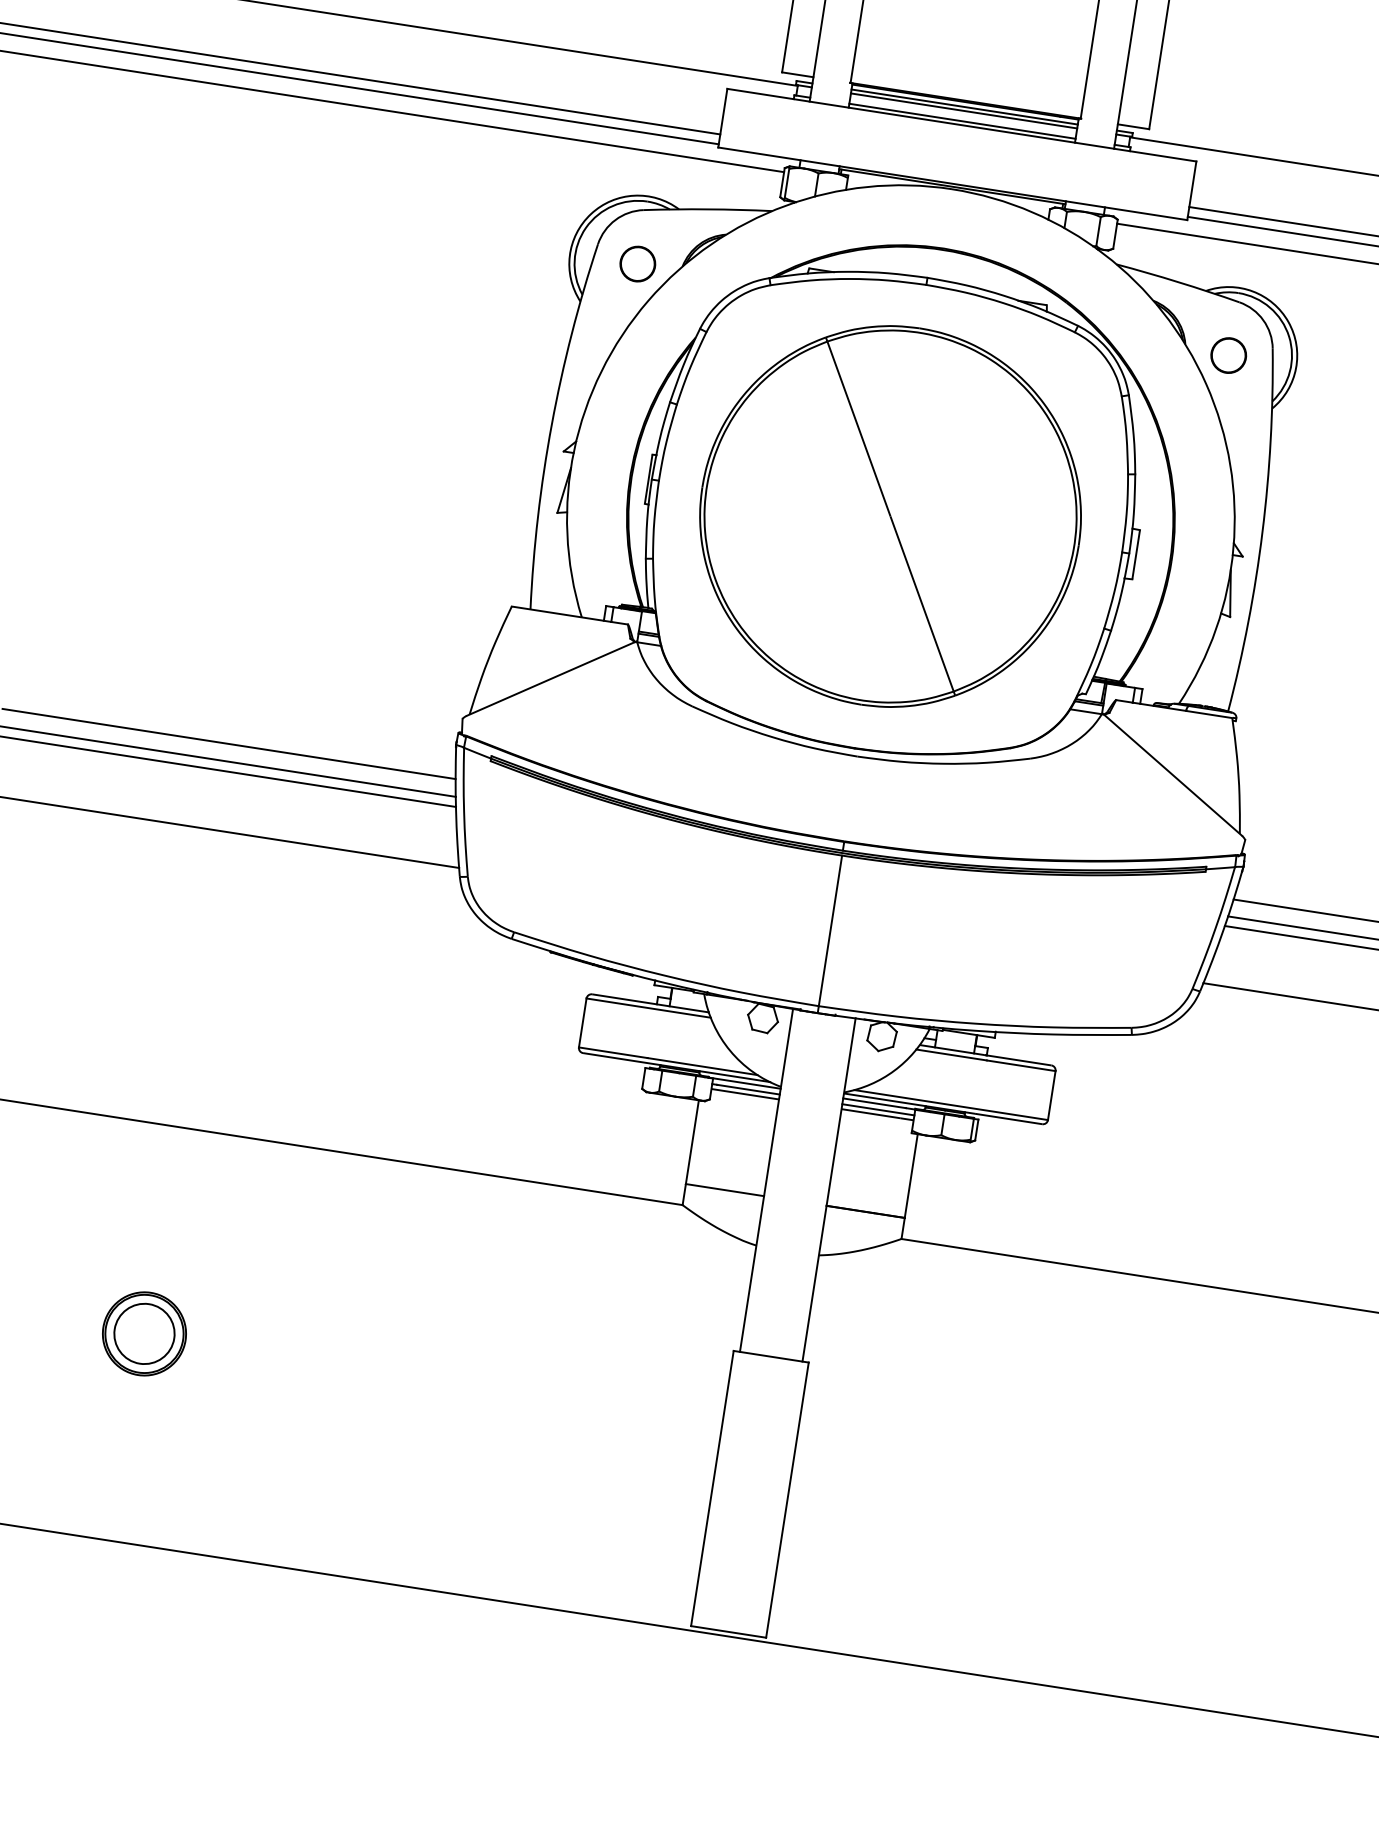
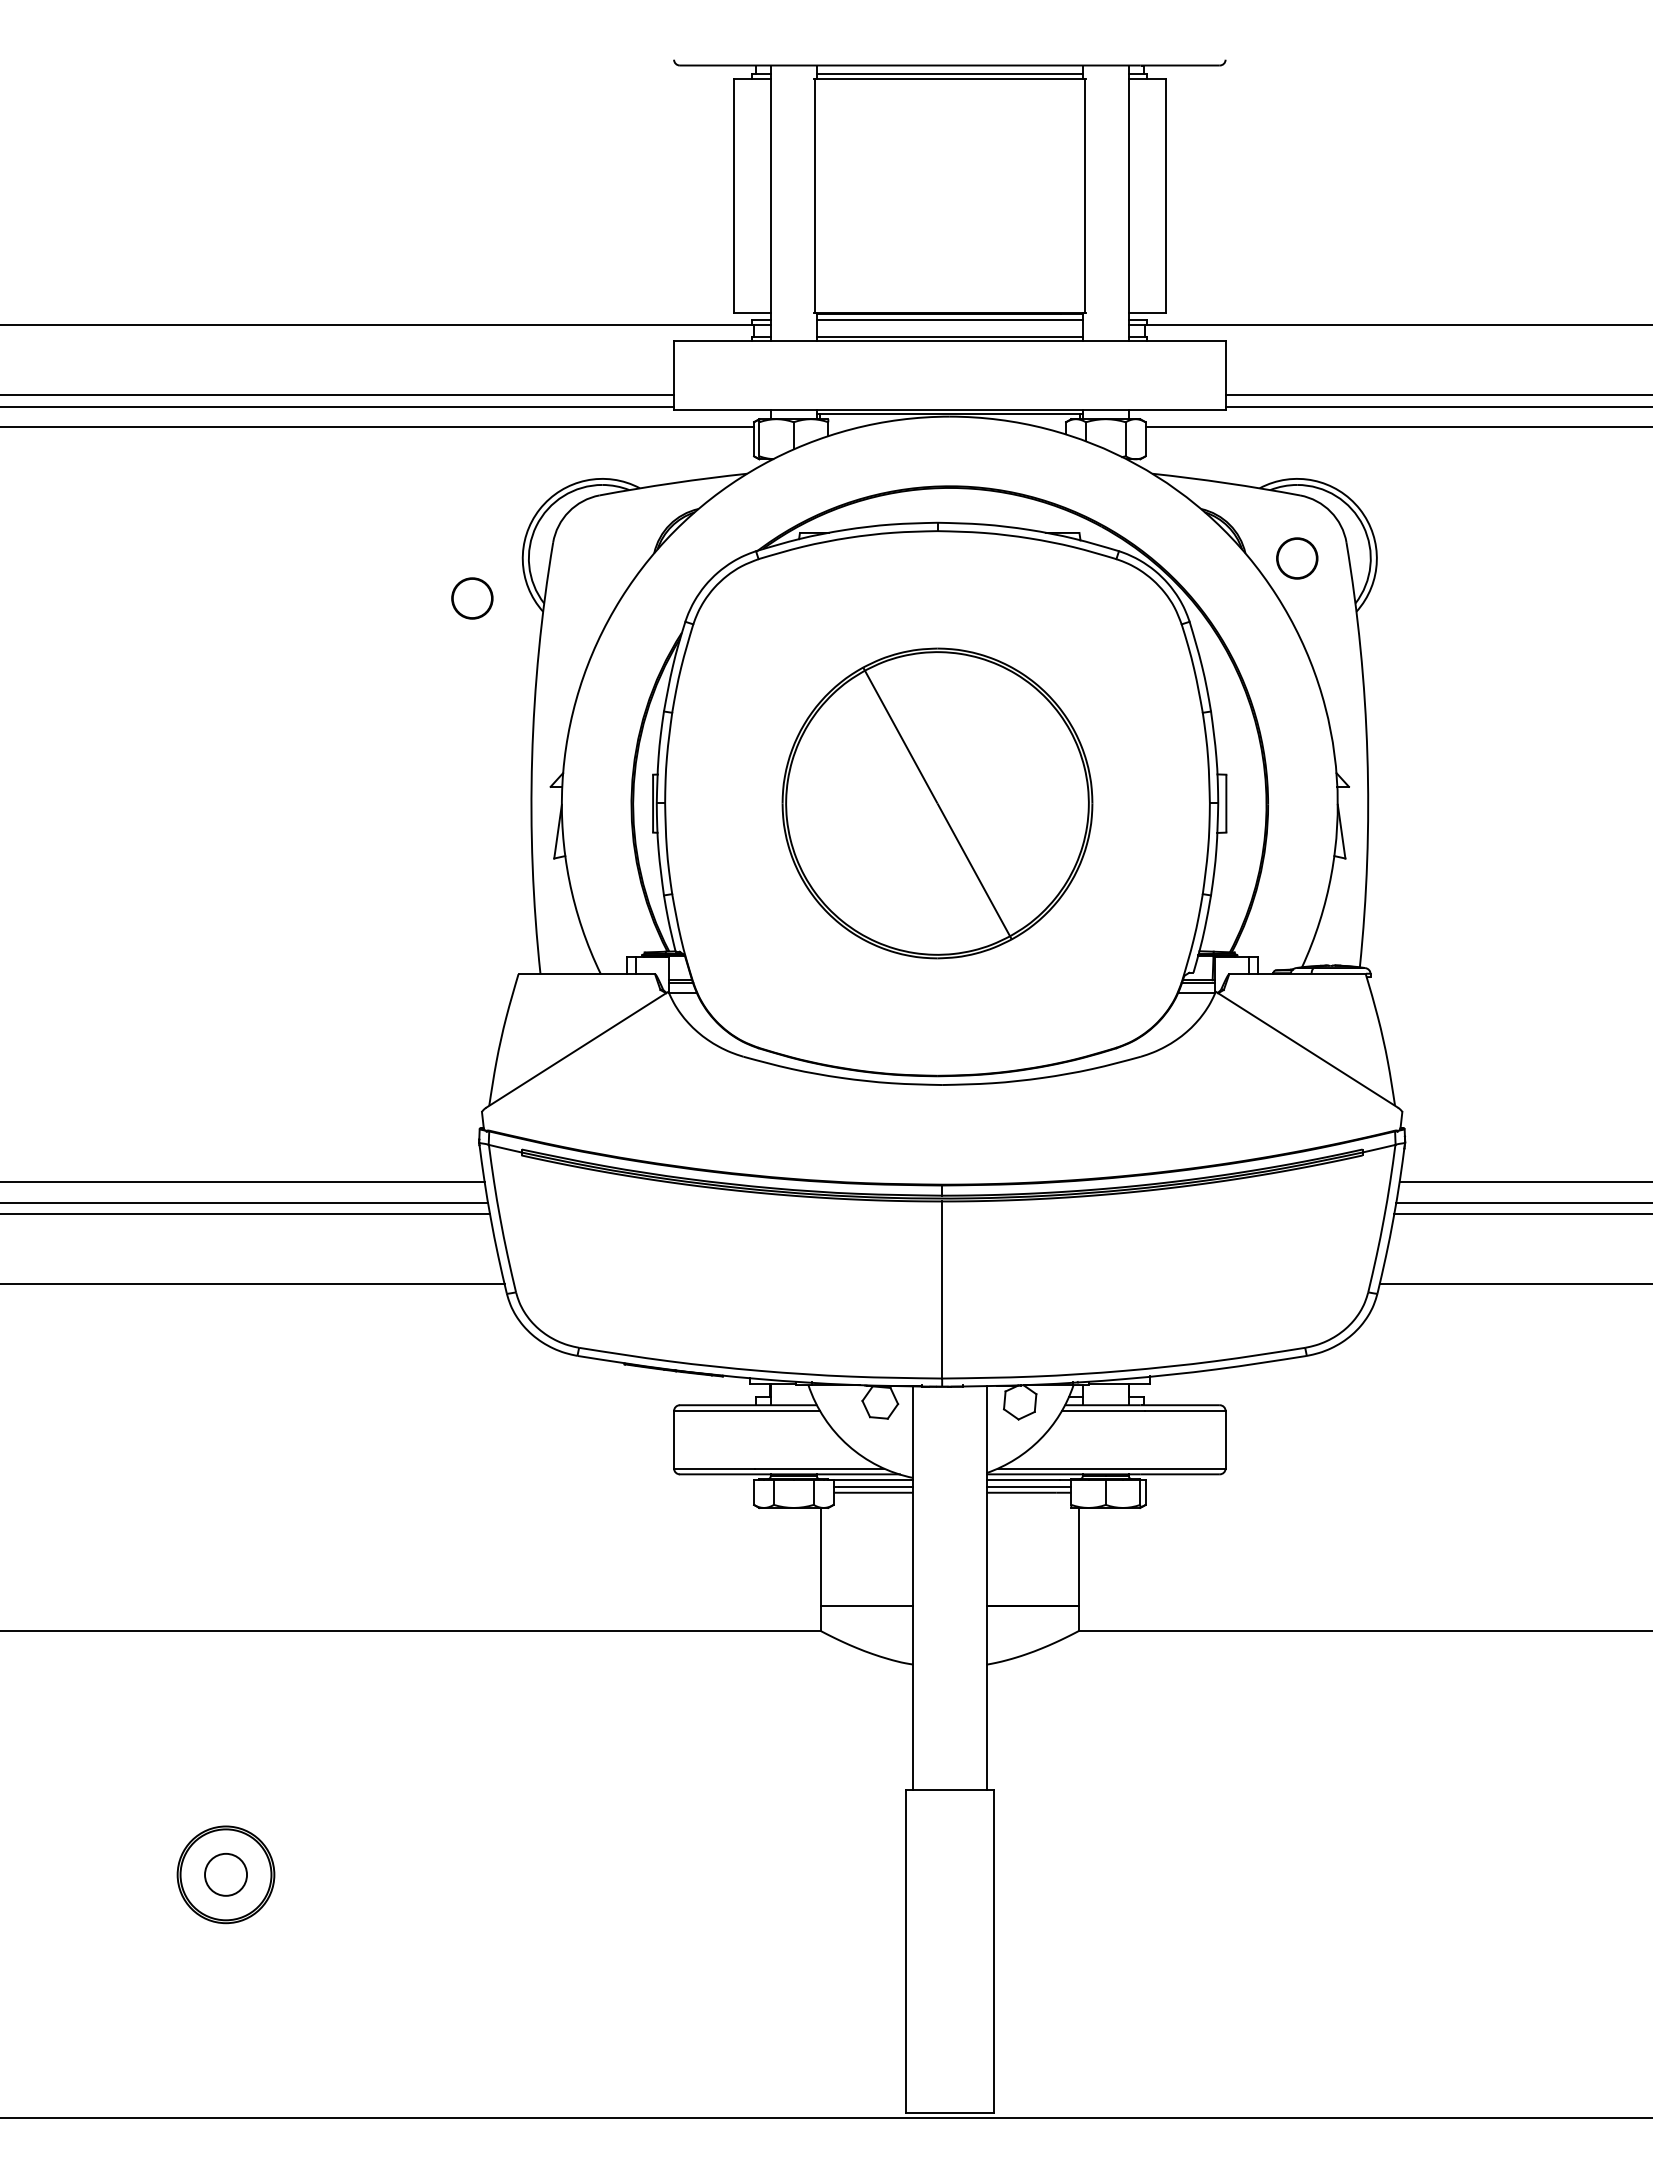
line: (963, 110) -> (949, 324), removed
circle: (637, 264) -> (472, 598), moved
part: (890, 516) -> (937, 803), size x0.7
circle: (144, 1333) -> (226, 1874), size x0.6

